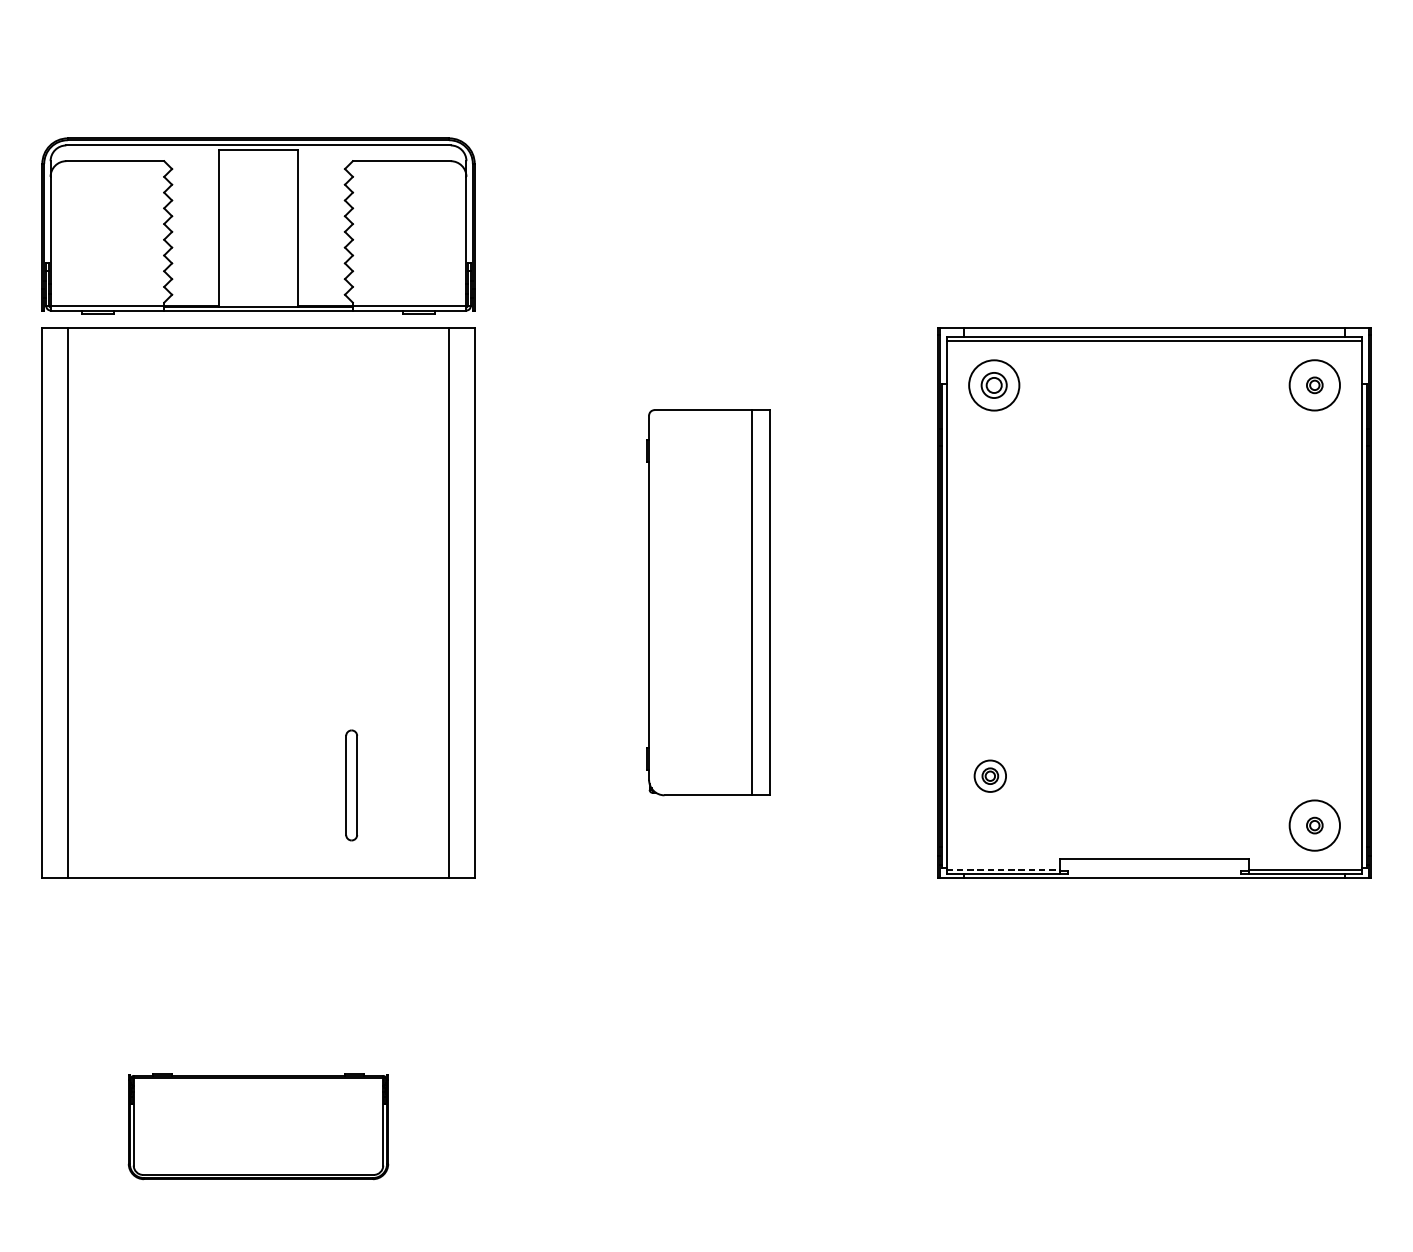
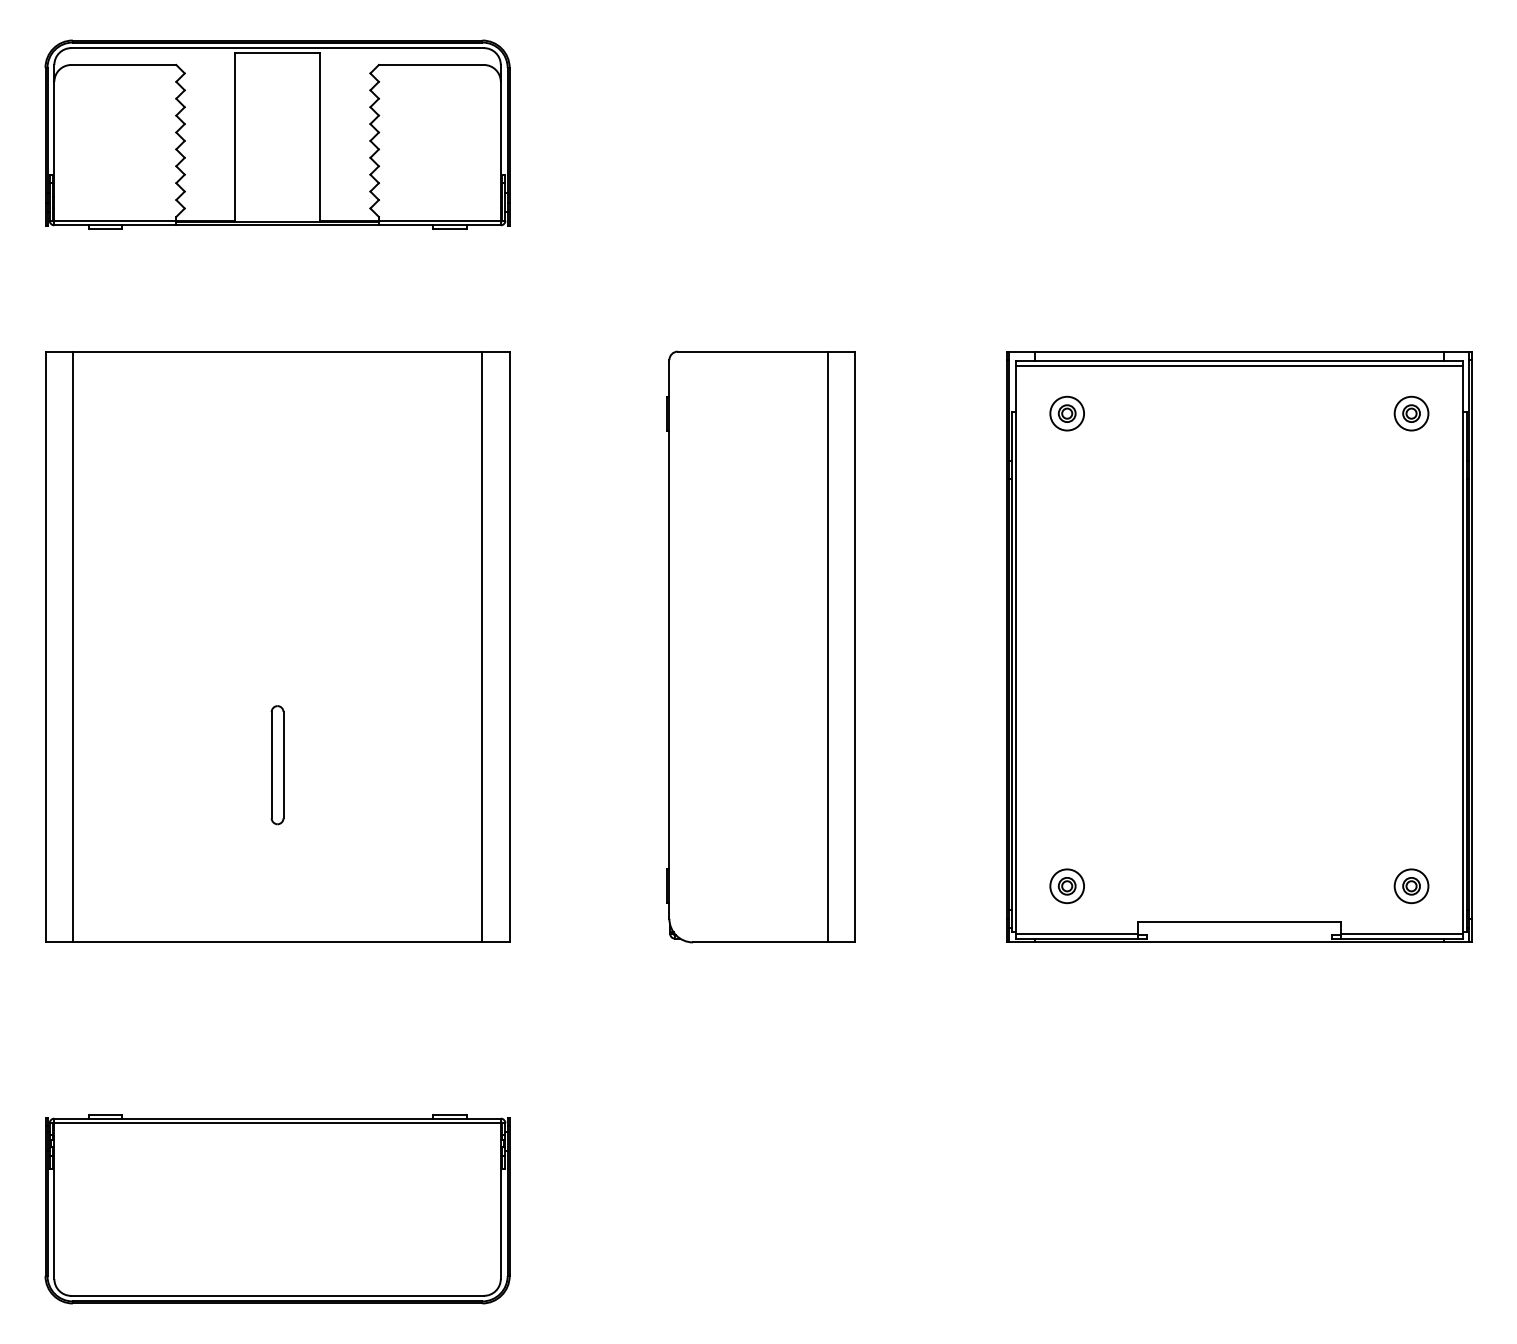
part: (258, 225) -> (277, 134), moved
part: (993, 385) -> (1066, 413), size x0.62
circle: (1314, 385) -> (1411, 413), size x0.62
part: (708, 602) -> (760, 646), size x1.43
part: (989, 776) -> (1066, 886), moved
part: (351, 785) -> (277, 765), moved
circle: (1314, 825) -> (1411, 886), size x0.62
line: (1003, 870) -> (1077, 934), dashed -> solid
part: (258, 1126) -> (277, 1209), size x1.67

